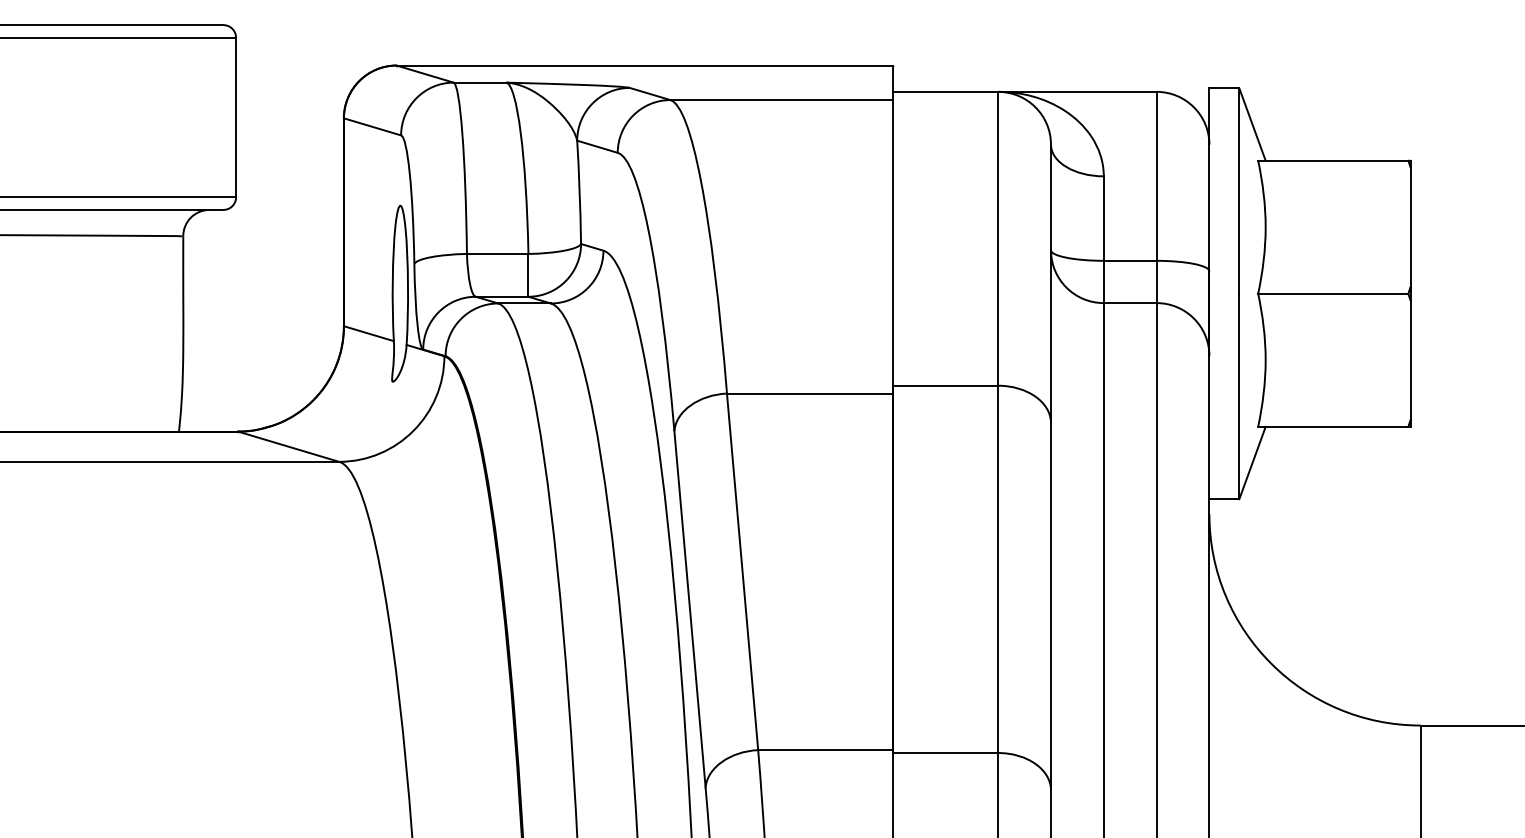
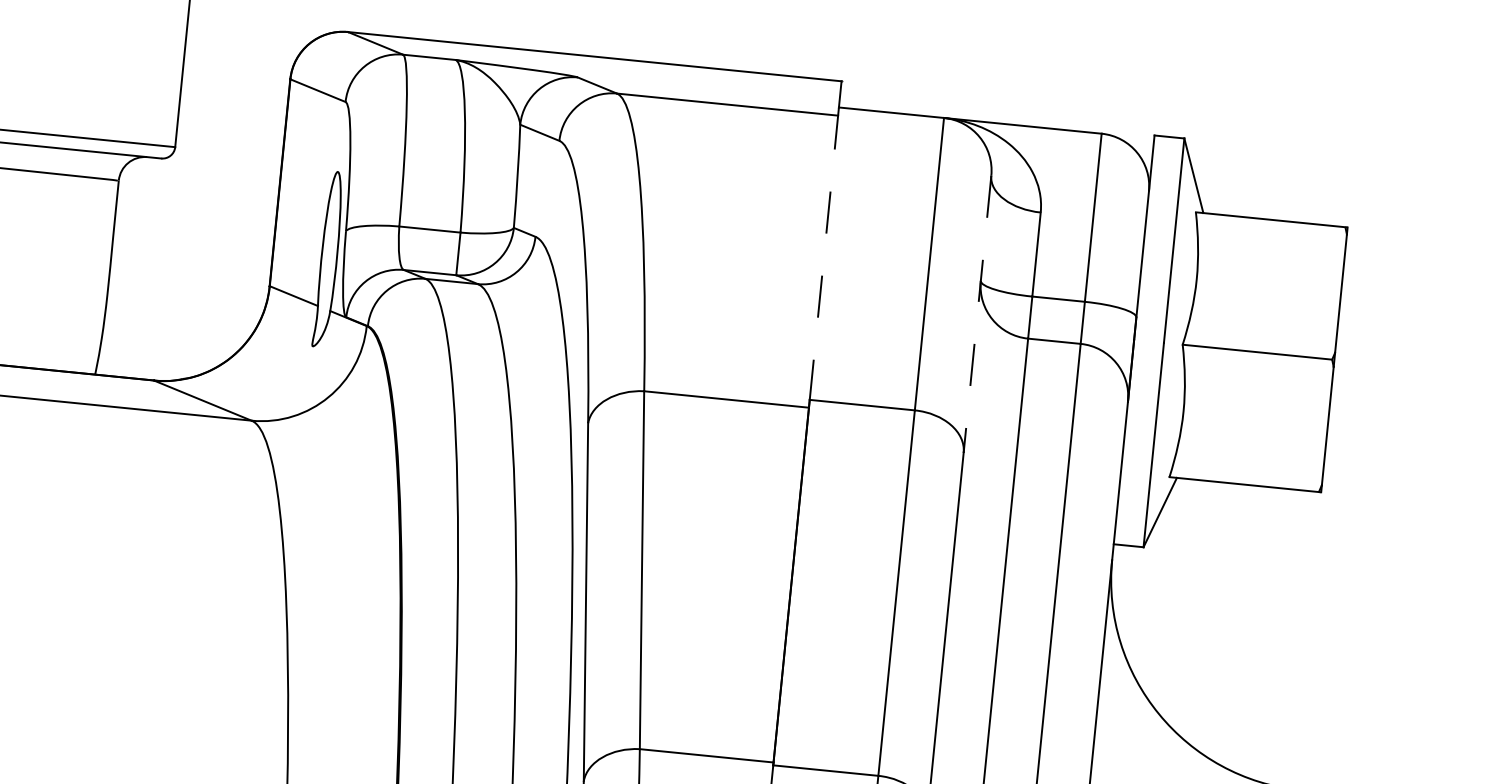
line: (892, 238) -> (824, 253), solid -> dashed
line: (1050, 284) -> (976, 314), solid -> dashed

